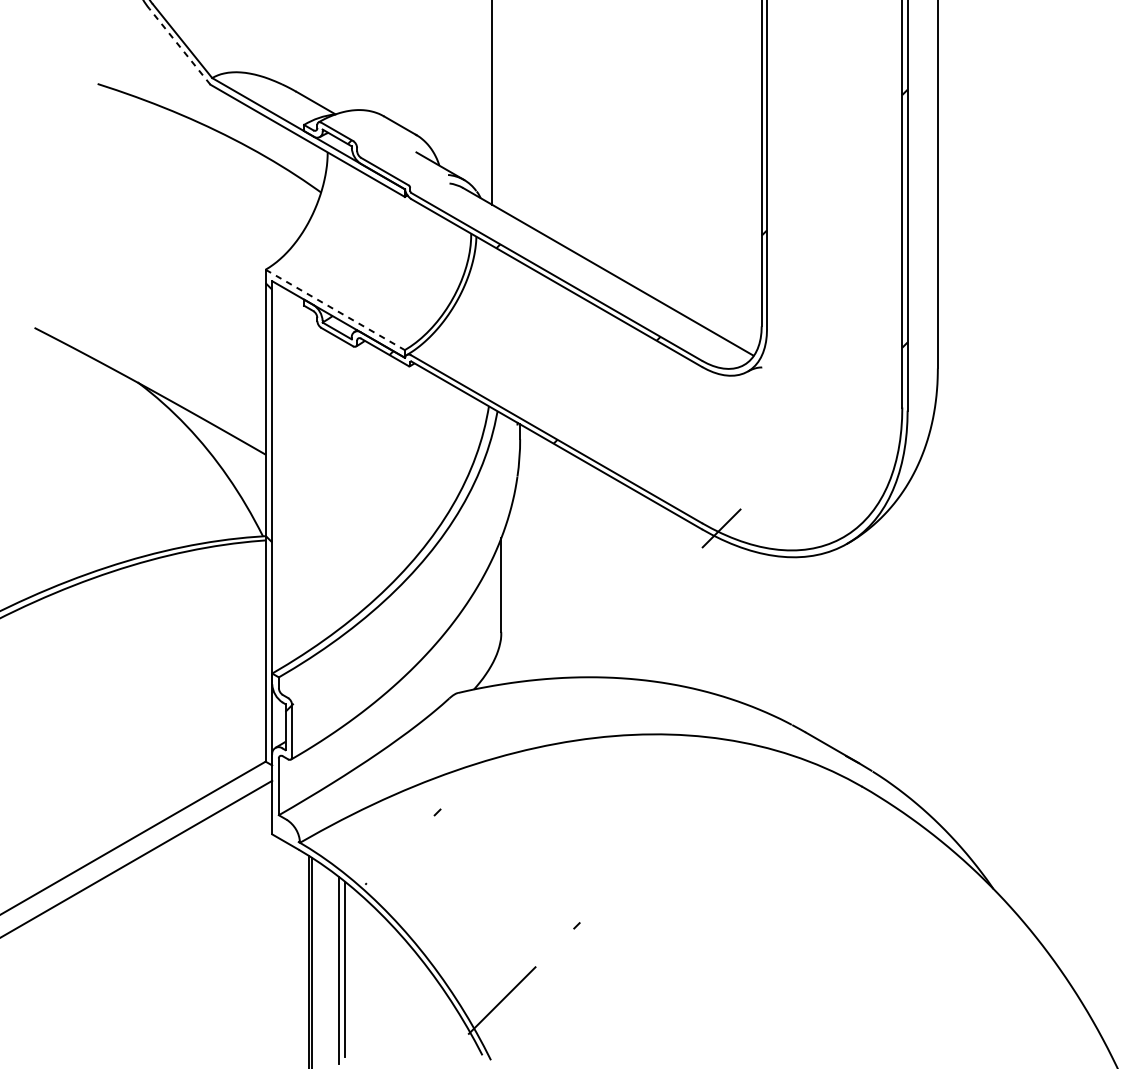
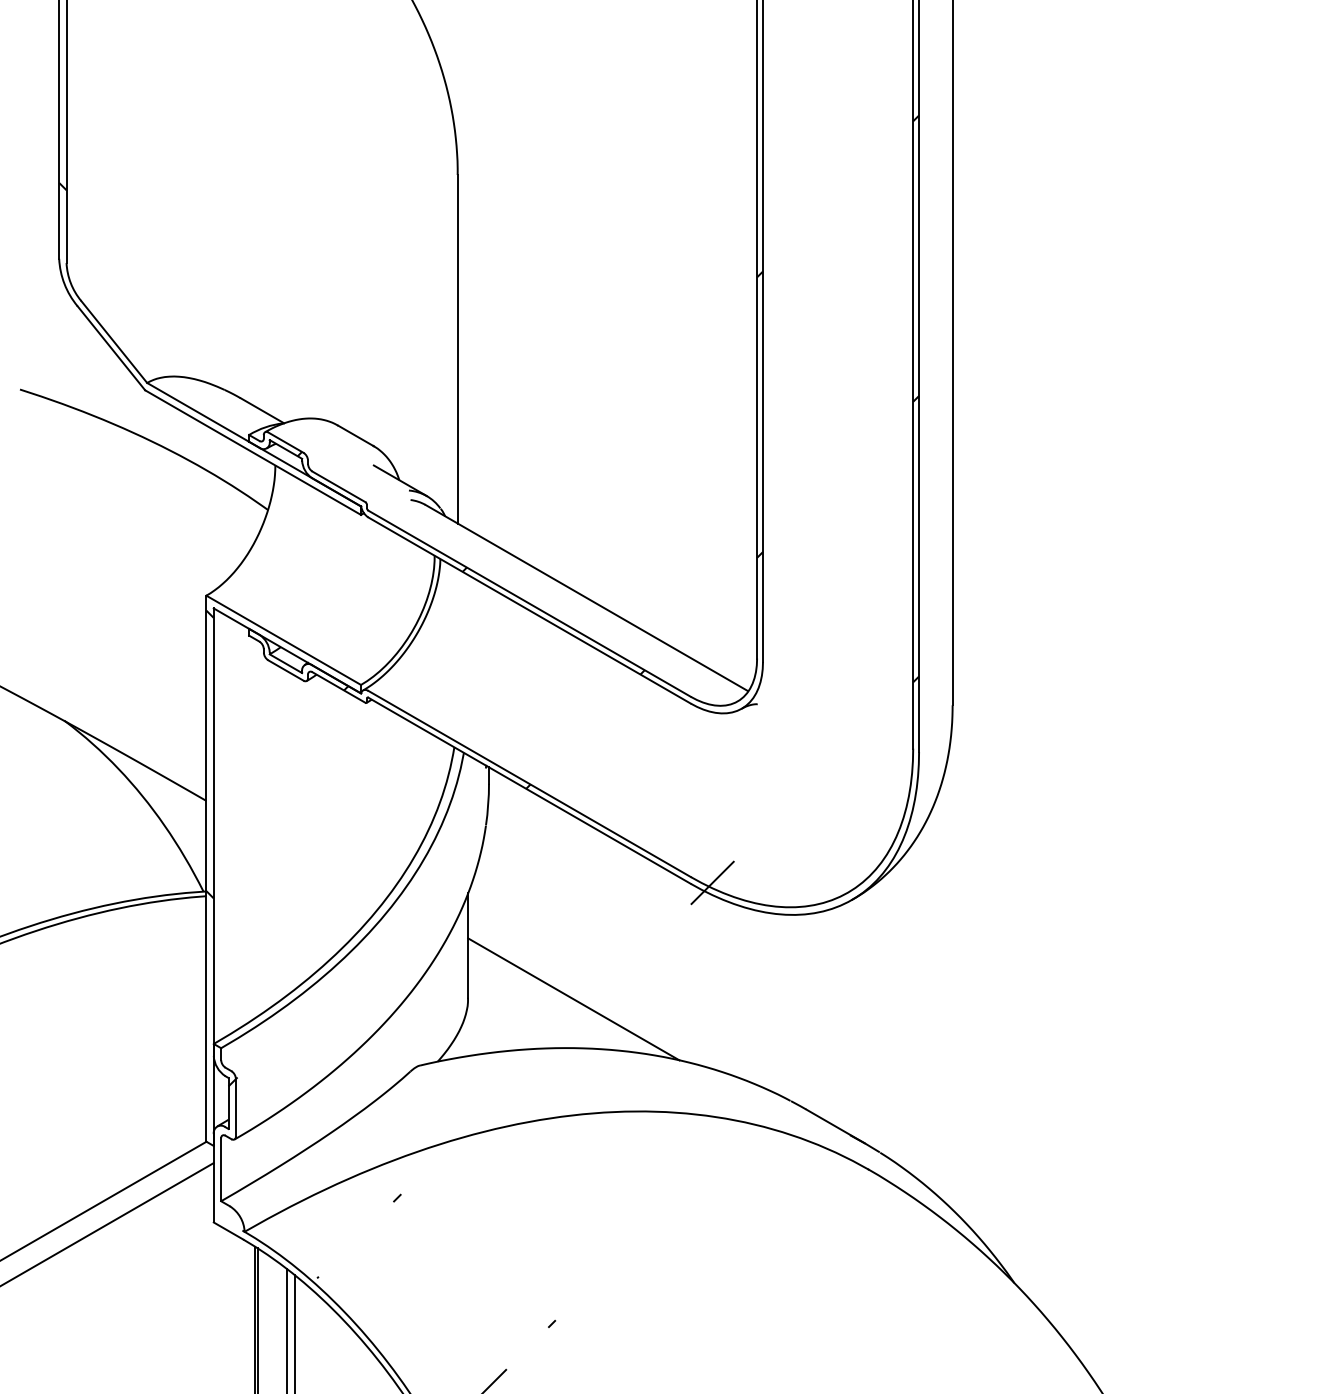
line: (180, 47) -> (111, 348), dashed -> solid
line: (335, 310) -> (284, 640), dashed -> solid
line: (596, 633) -> (573, 999), added

